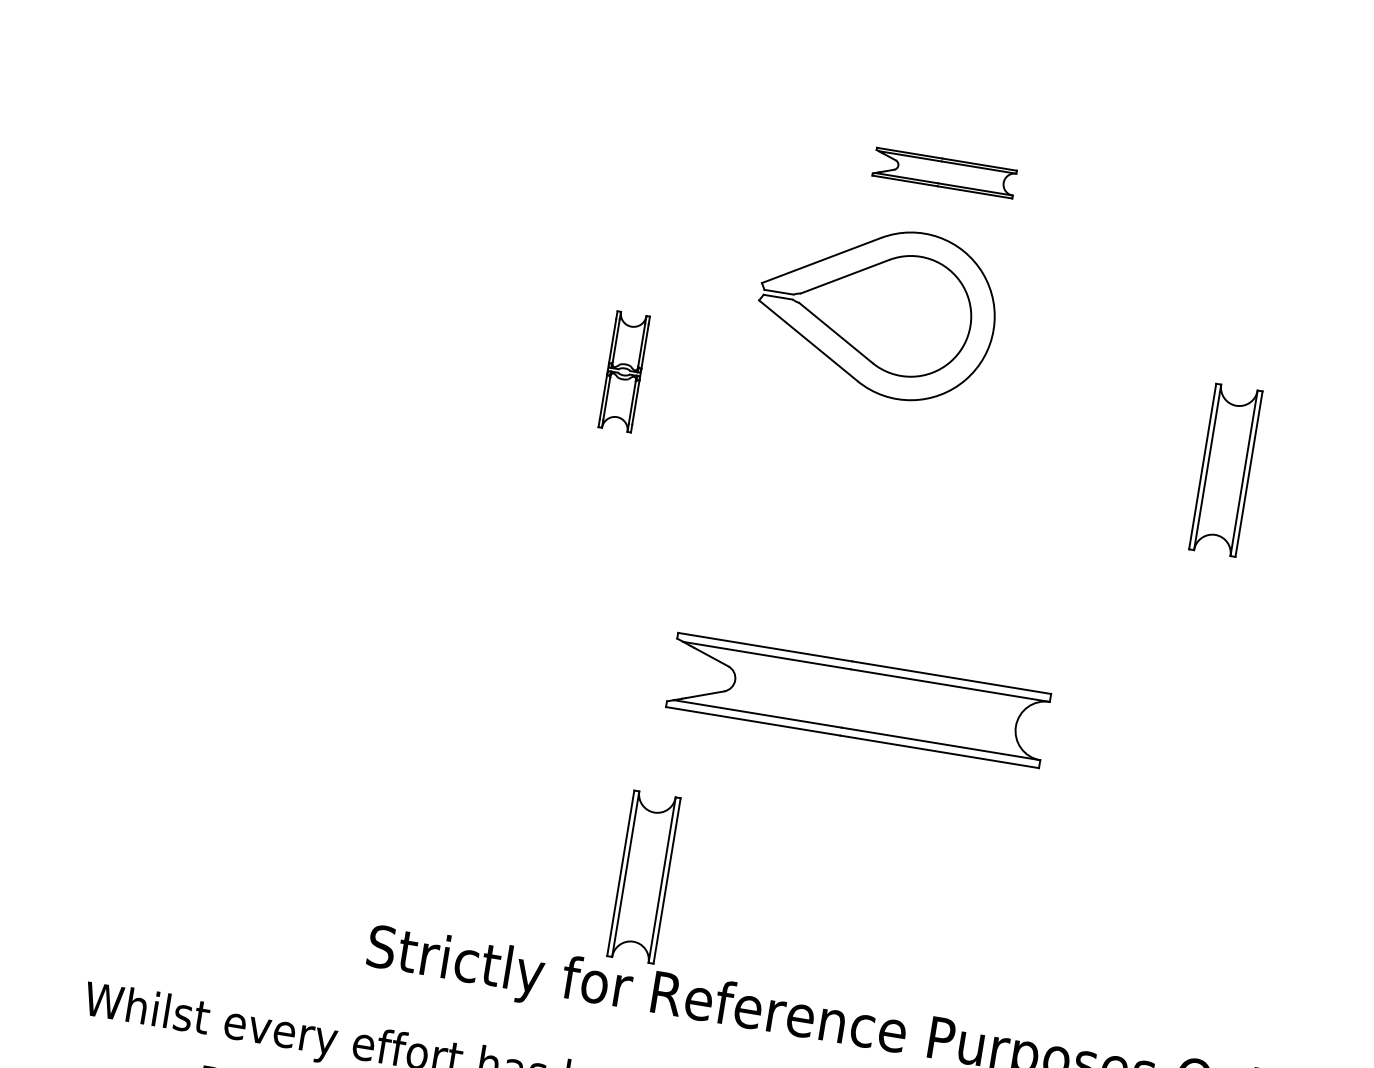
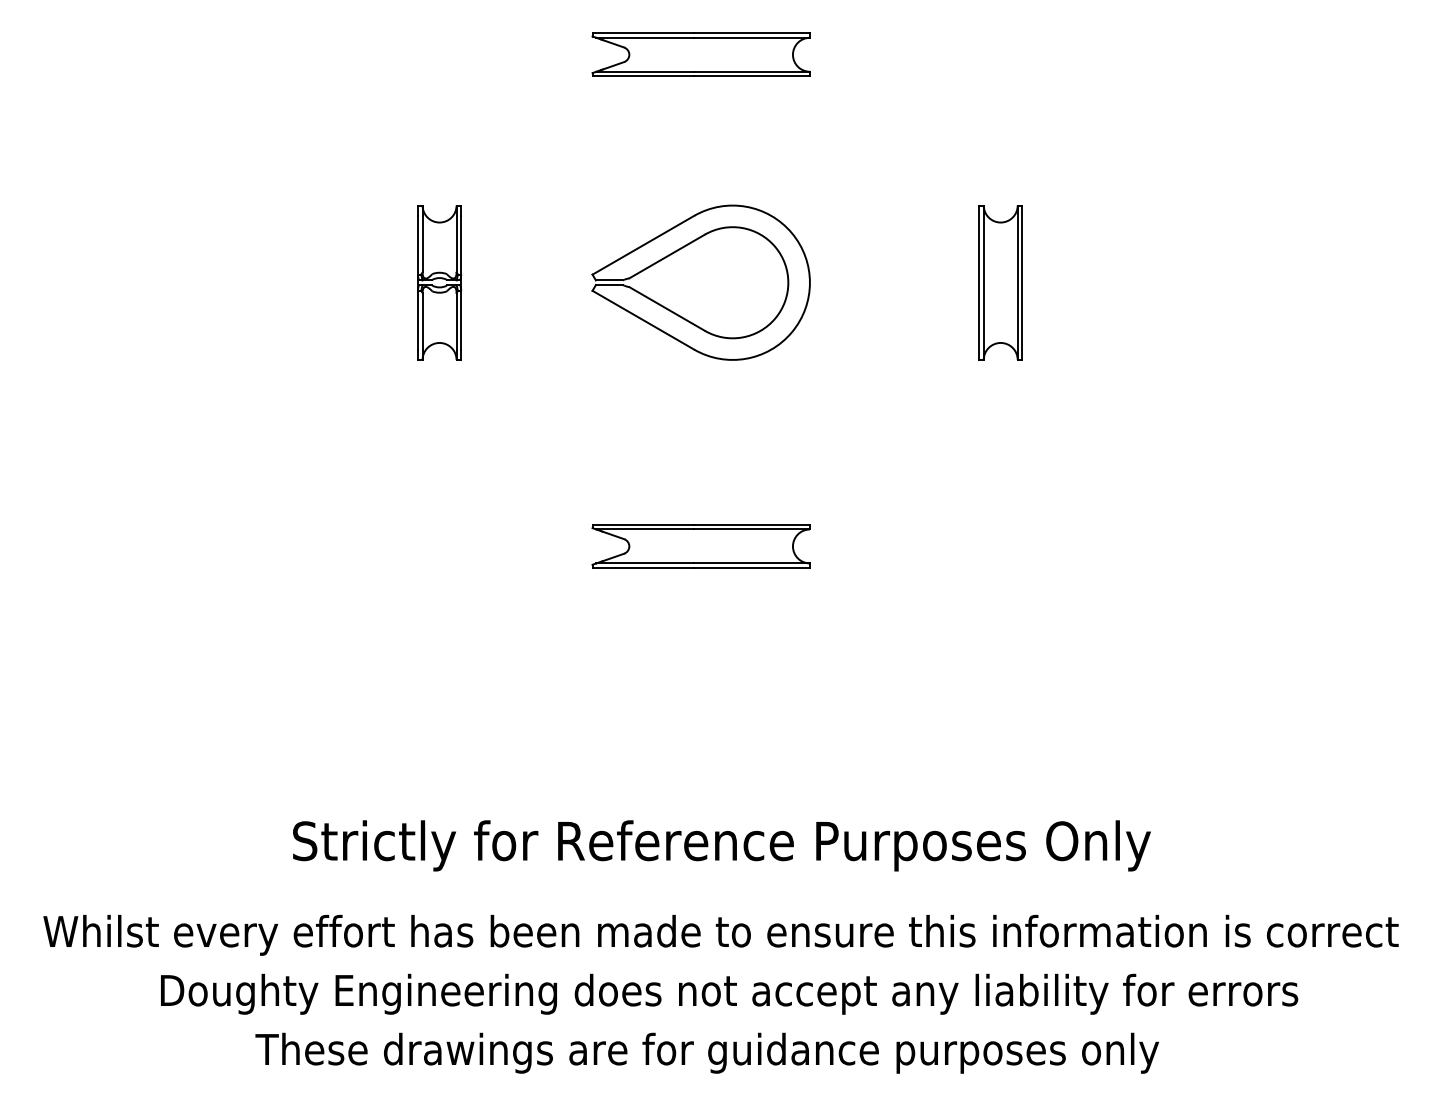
part: (943, 172) -> (700, 54), size x1.67
part: (864, 270) -> (683, 248), moved
part: (624, 371) -> (439, 282), size x1.43
part: (857, 700) -> (700, 546), size x0.62
part: (643, 876) -> (532, 738), removed

